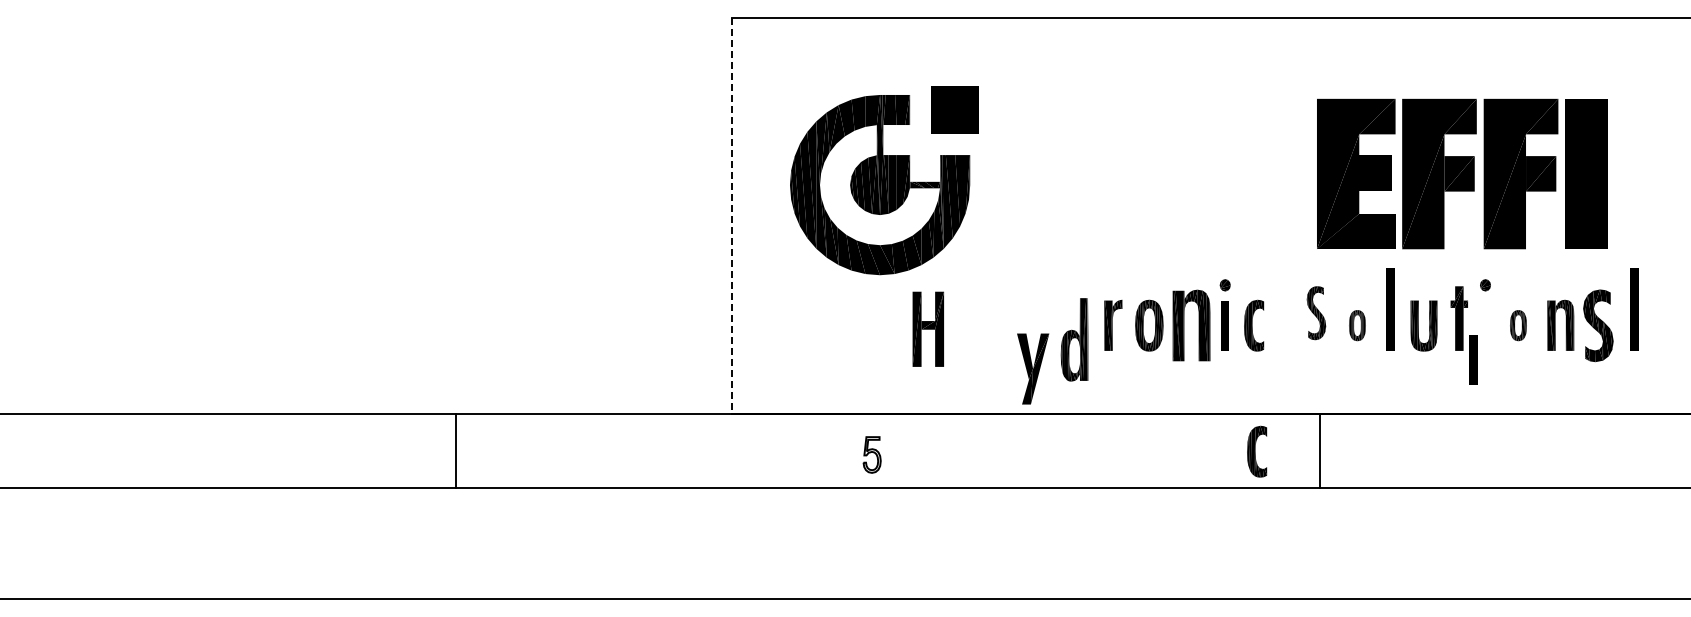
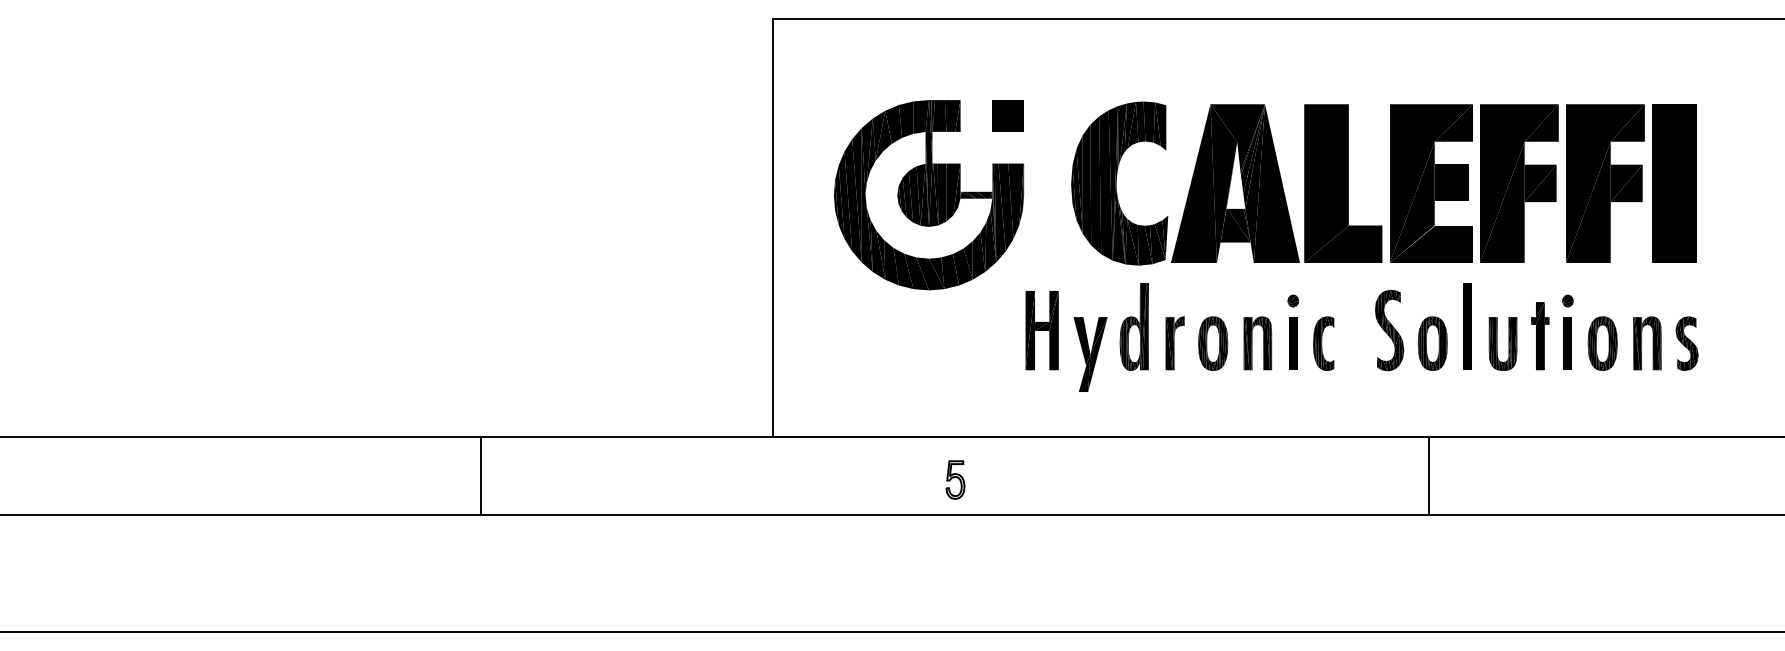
part: (954, 109) -> (1007, 115), size x0.62
part: (1161, 173) -> (1226, 183), added
line: (732, 216) -> (773, 228), dashed -> solid
part: (1634, 309) -> (1725, 326), removed
part: (1316, 312) -> (1389, 329), size x1.43
part: (1191, 324) -> (1257, 342), size x0.71
part: (1357, 325) -> (1432, 343), size x1.67
part: (1518, 325) -> (1602, 343), size x1.67
part: (1598, 325) -> (1687, 343), size x0.71
part: (927, 328) -> (1041, 329), moved
part: (1074, 339) -> (1134, 326), moved
part: (1473, 359) -> (1567, 343), moved
part: (1033, 368) -> (1090, 353), moved
part: (1257, 451) -> (1327, 476), removed
line: (1319, 451) -> (1428, 476), moved
part: (871, 454) -> (954, 479), moved

